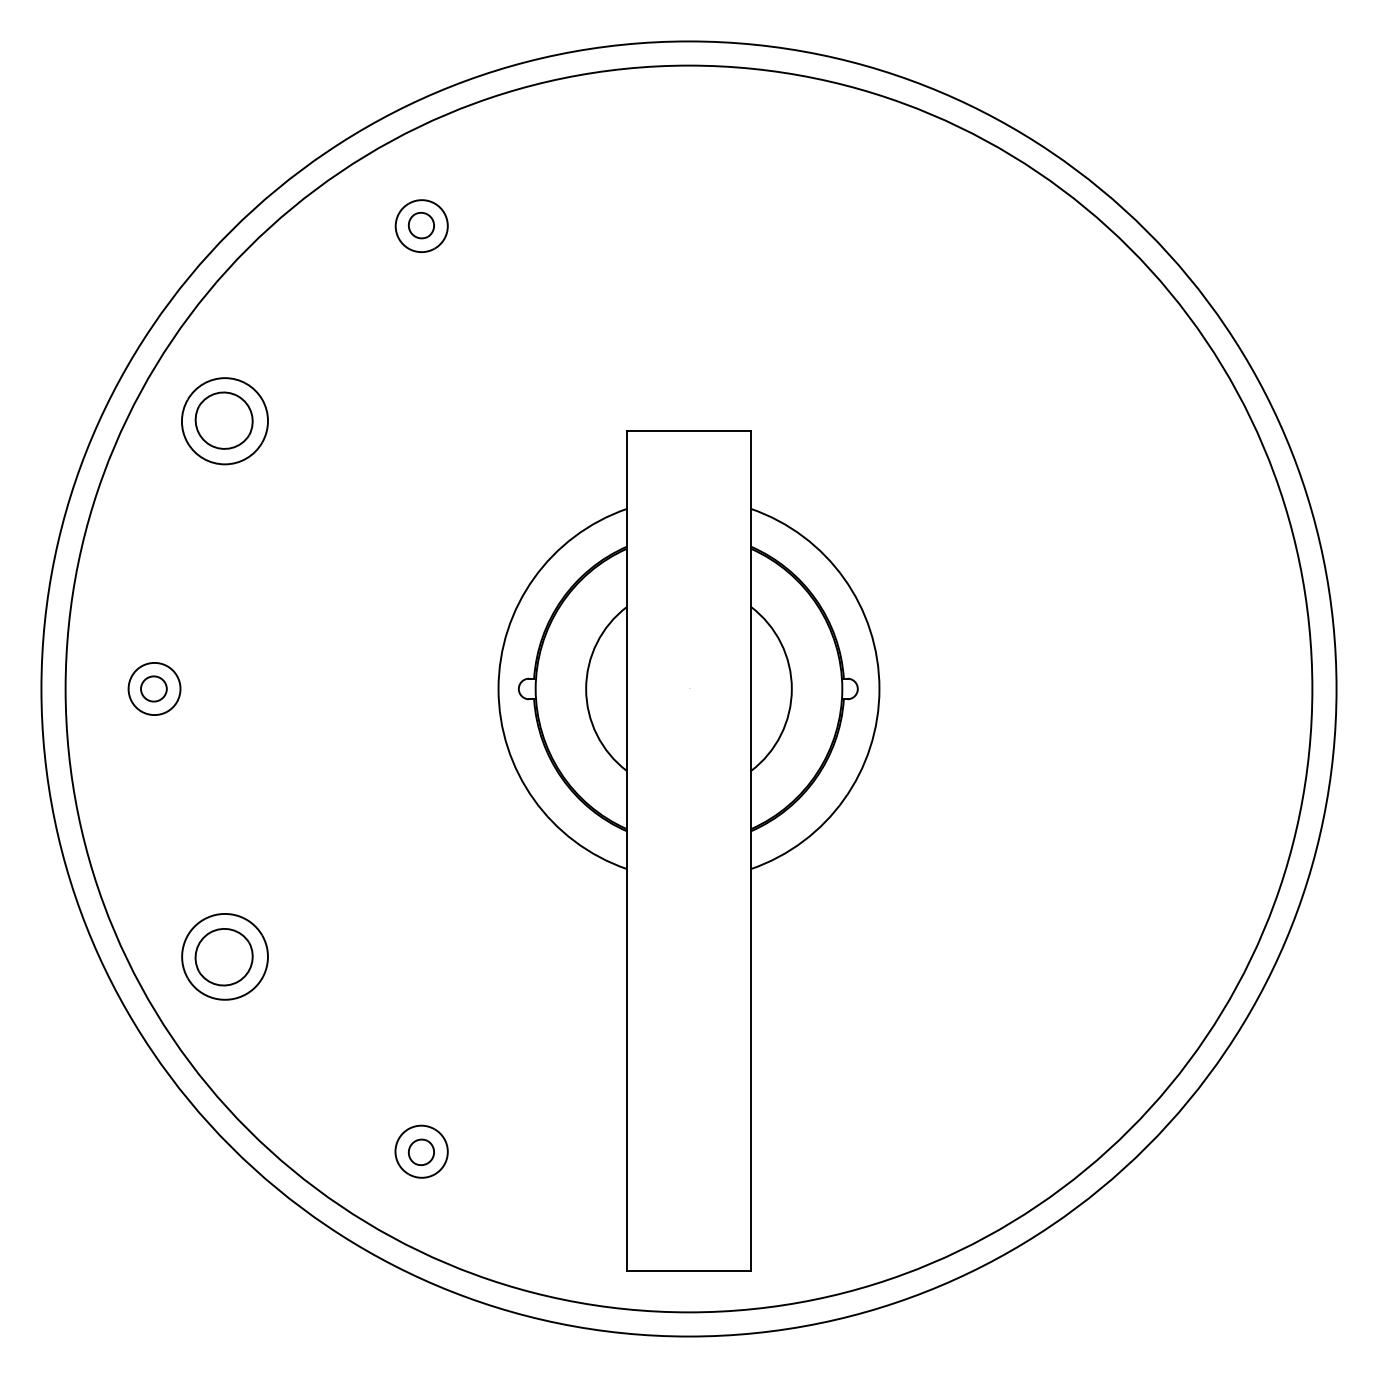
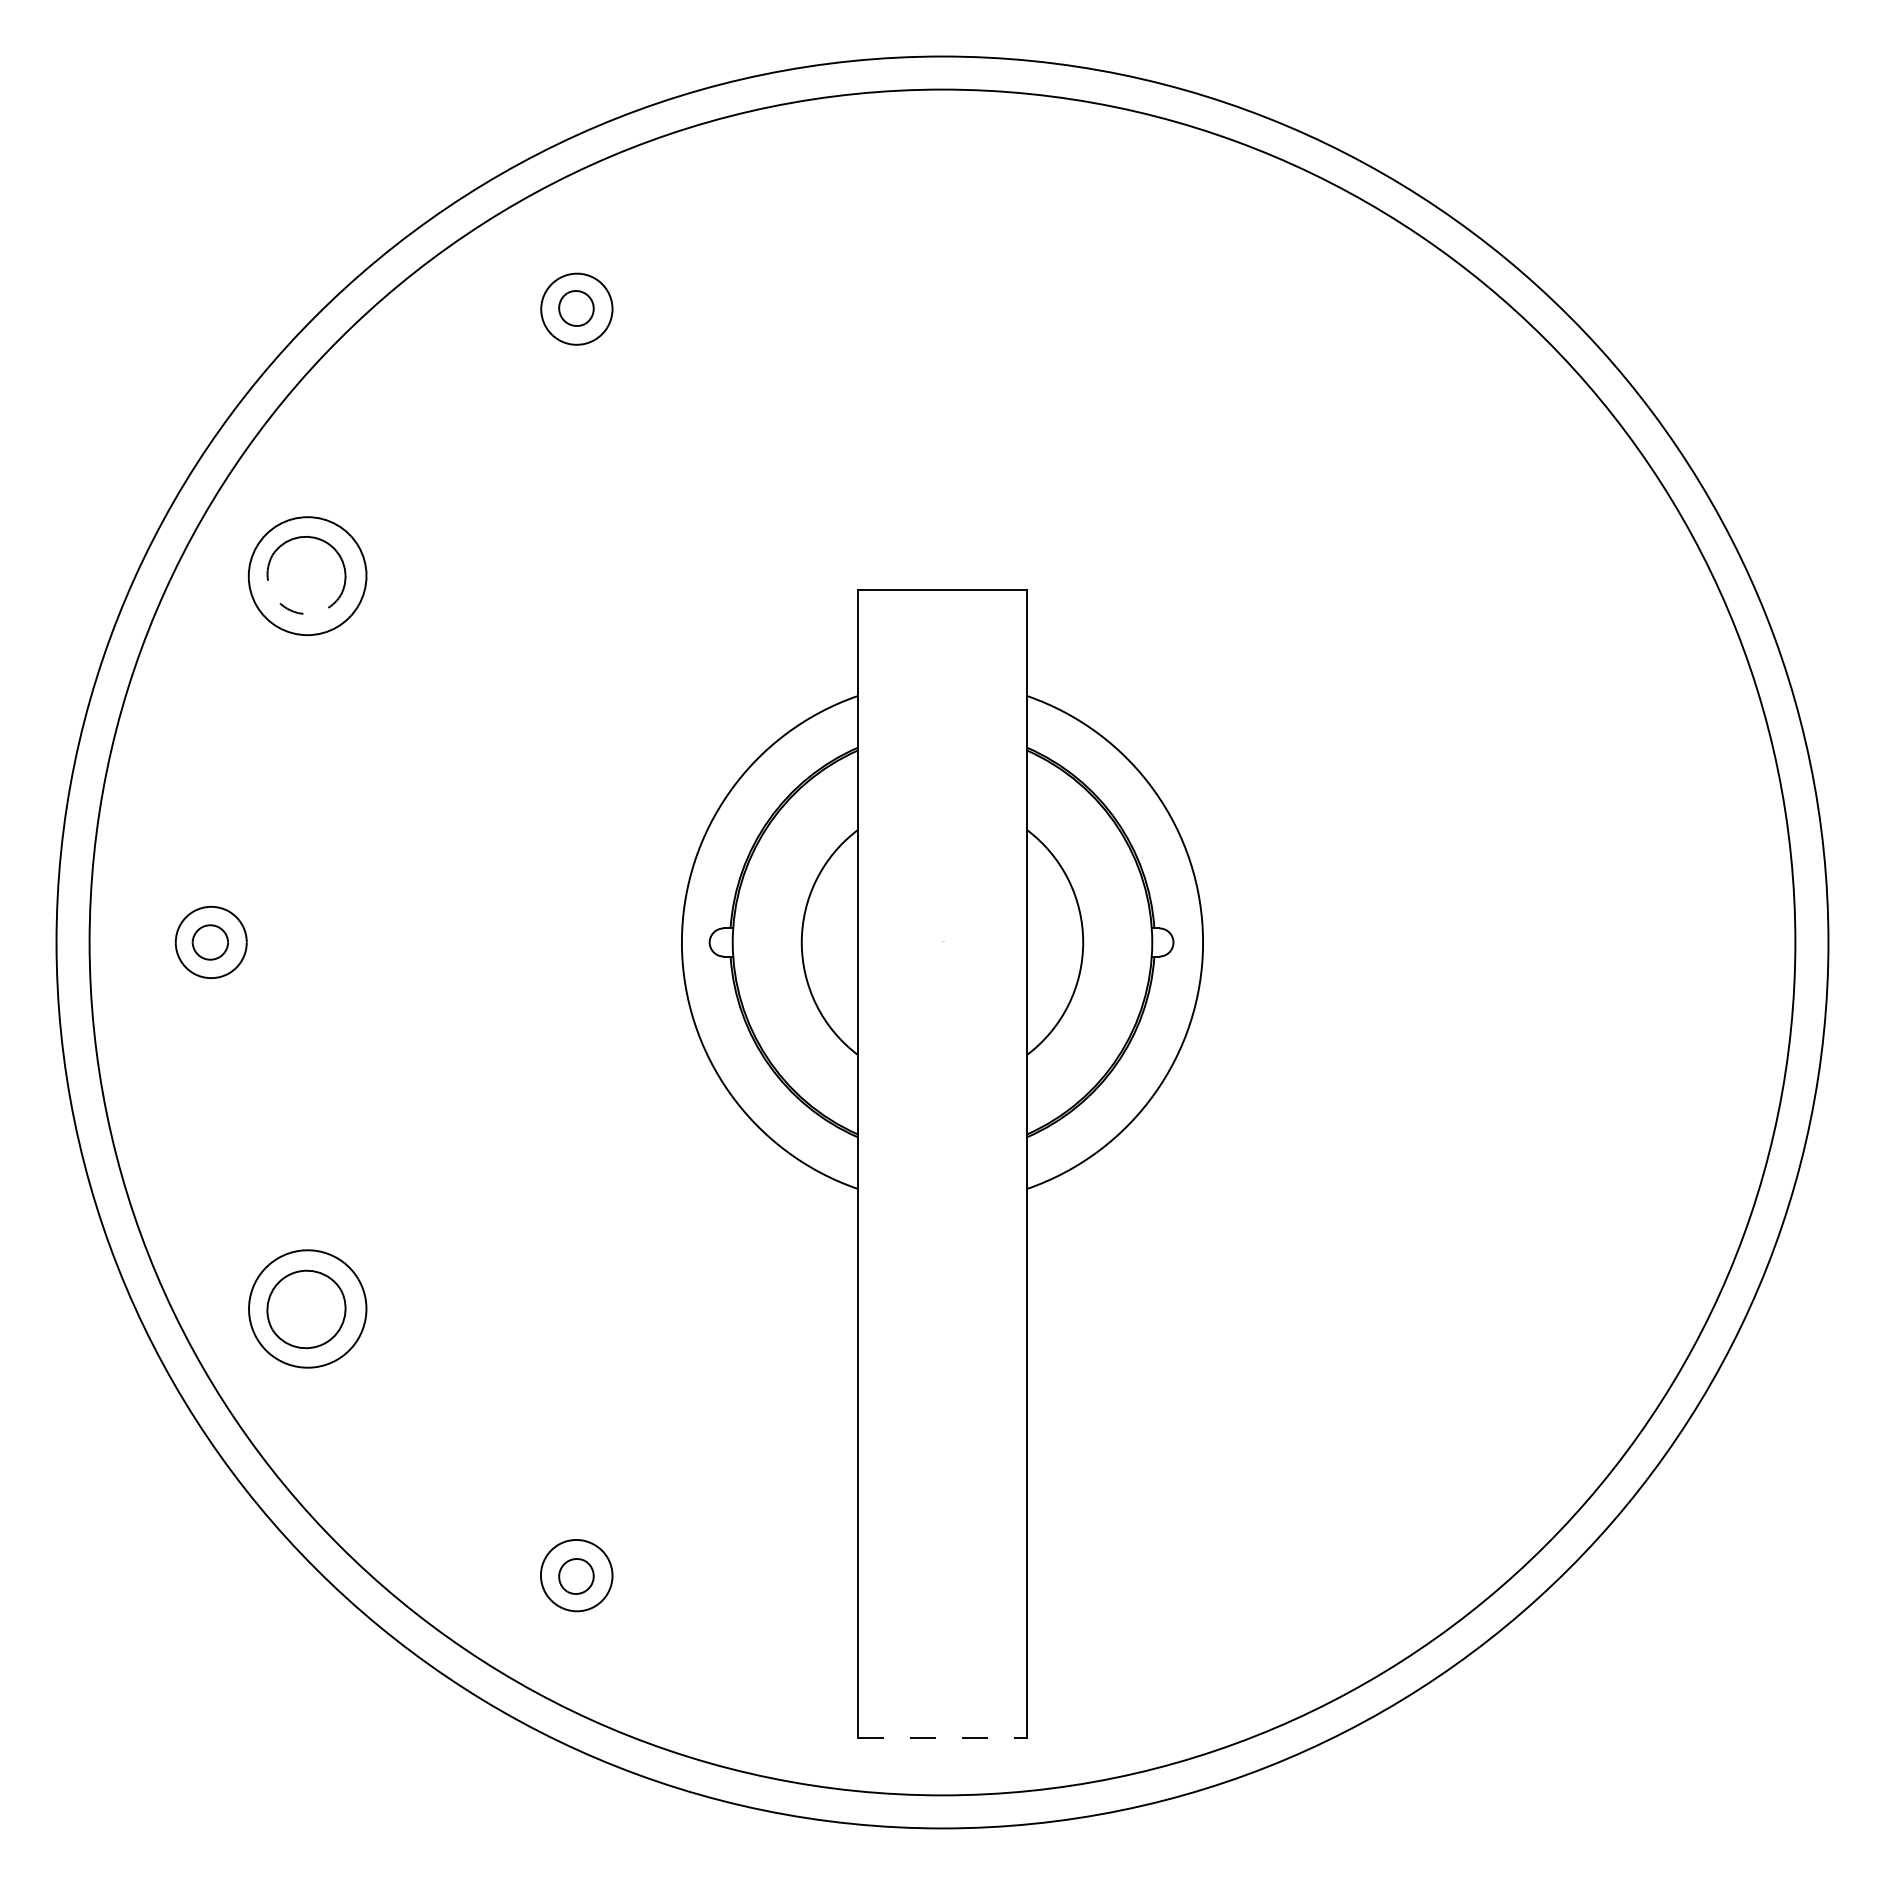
arc: (210, 444) -> (287, 608), solid -> dashed
line: (689, 1270) -> (942, 1738), solid -> dashed

